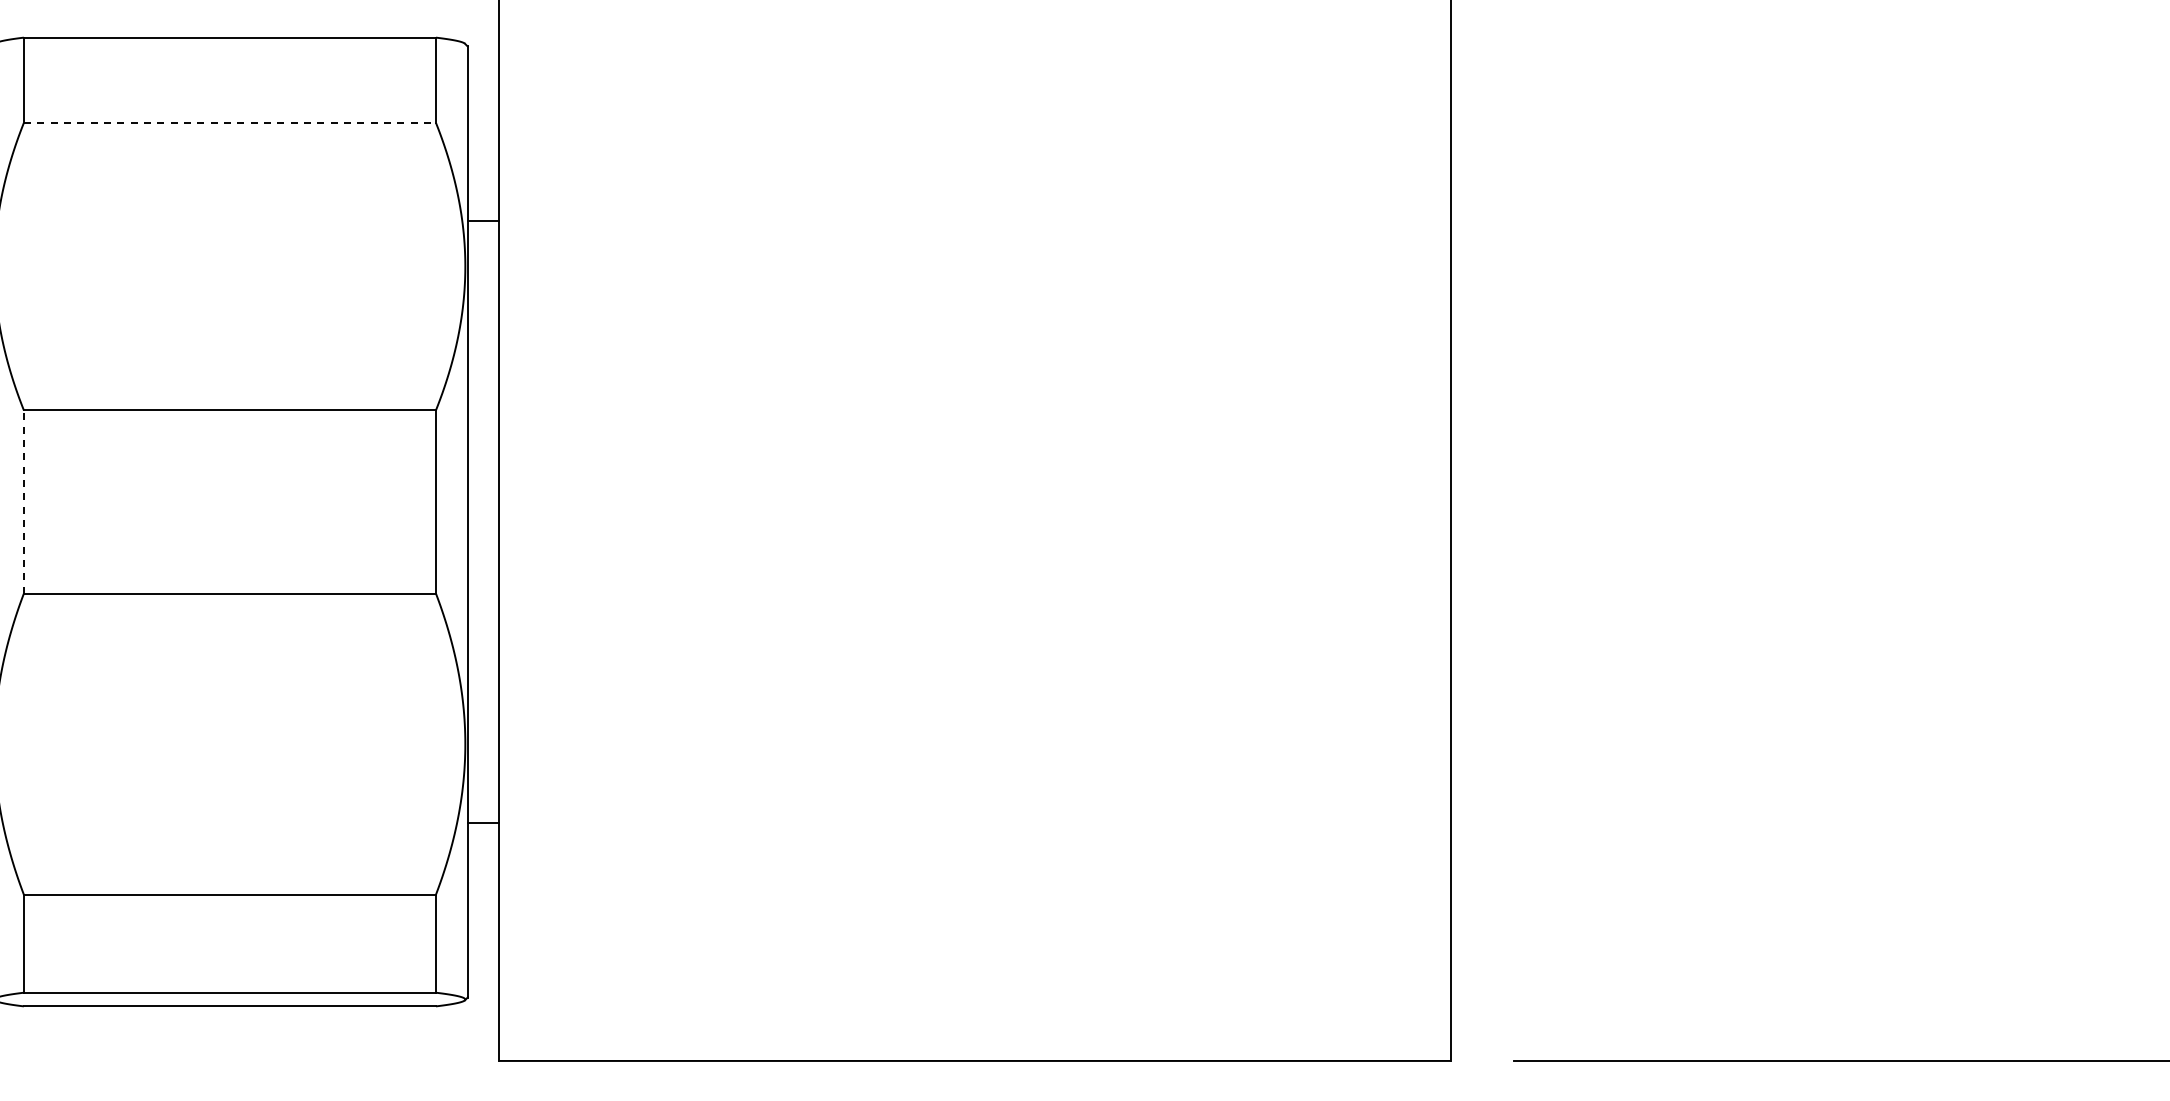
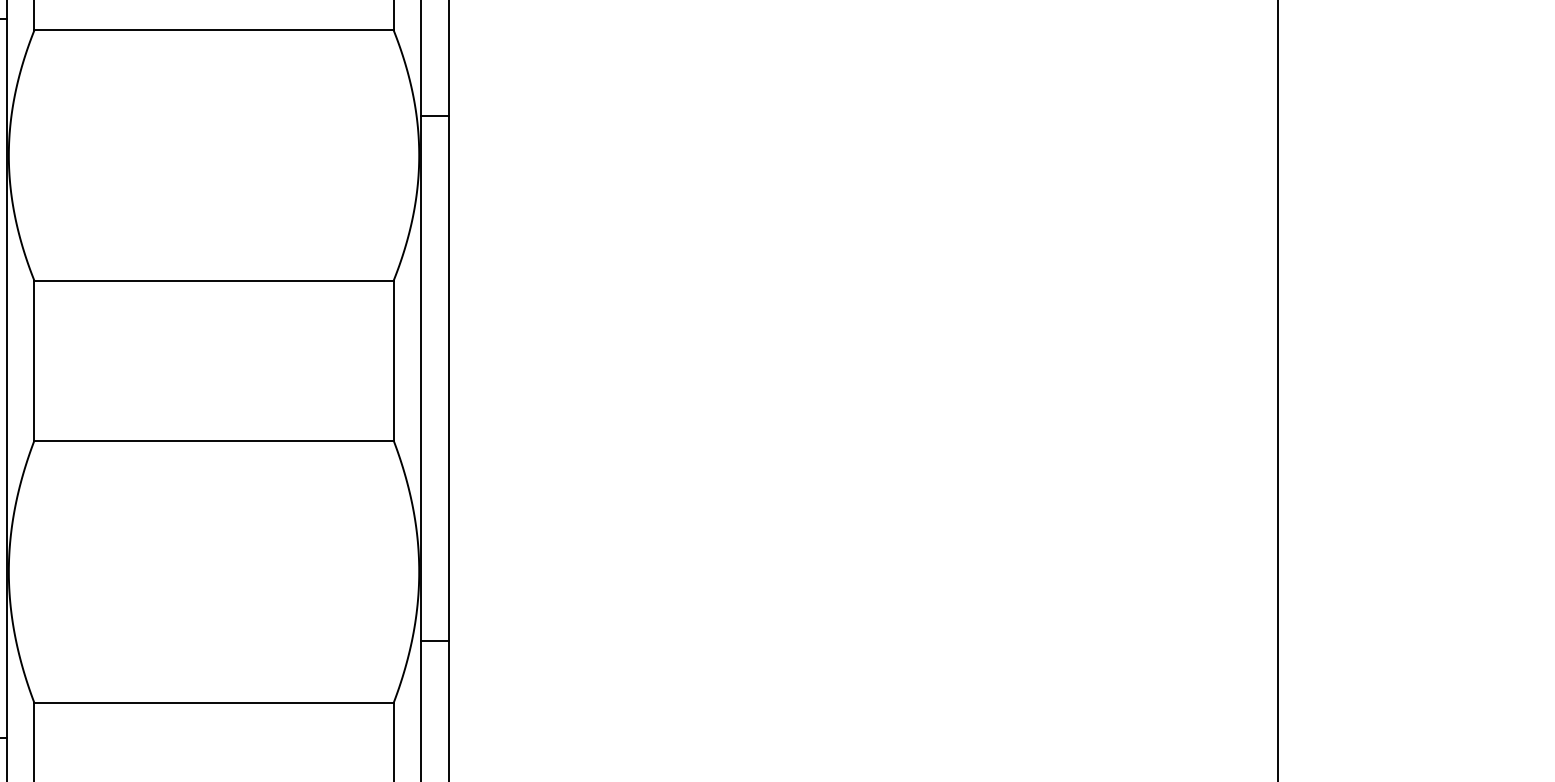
line: (230, 122) -> (214, 29), dashed -> solid
line: (23, 501) -> (34, 360), dashed -> solid

